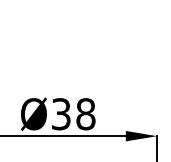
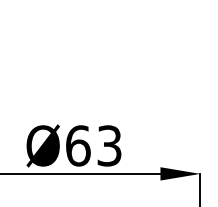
text: (73, 114) -> (93, 146), Ø38 -> Ø63

